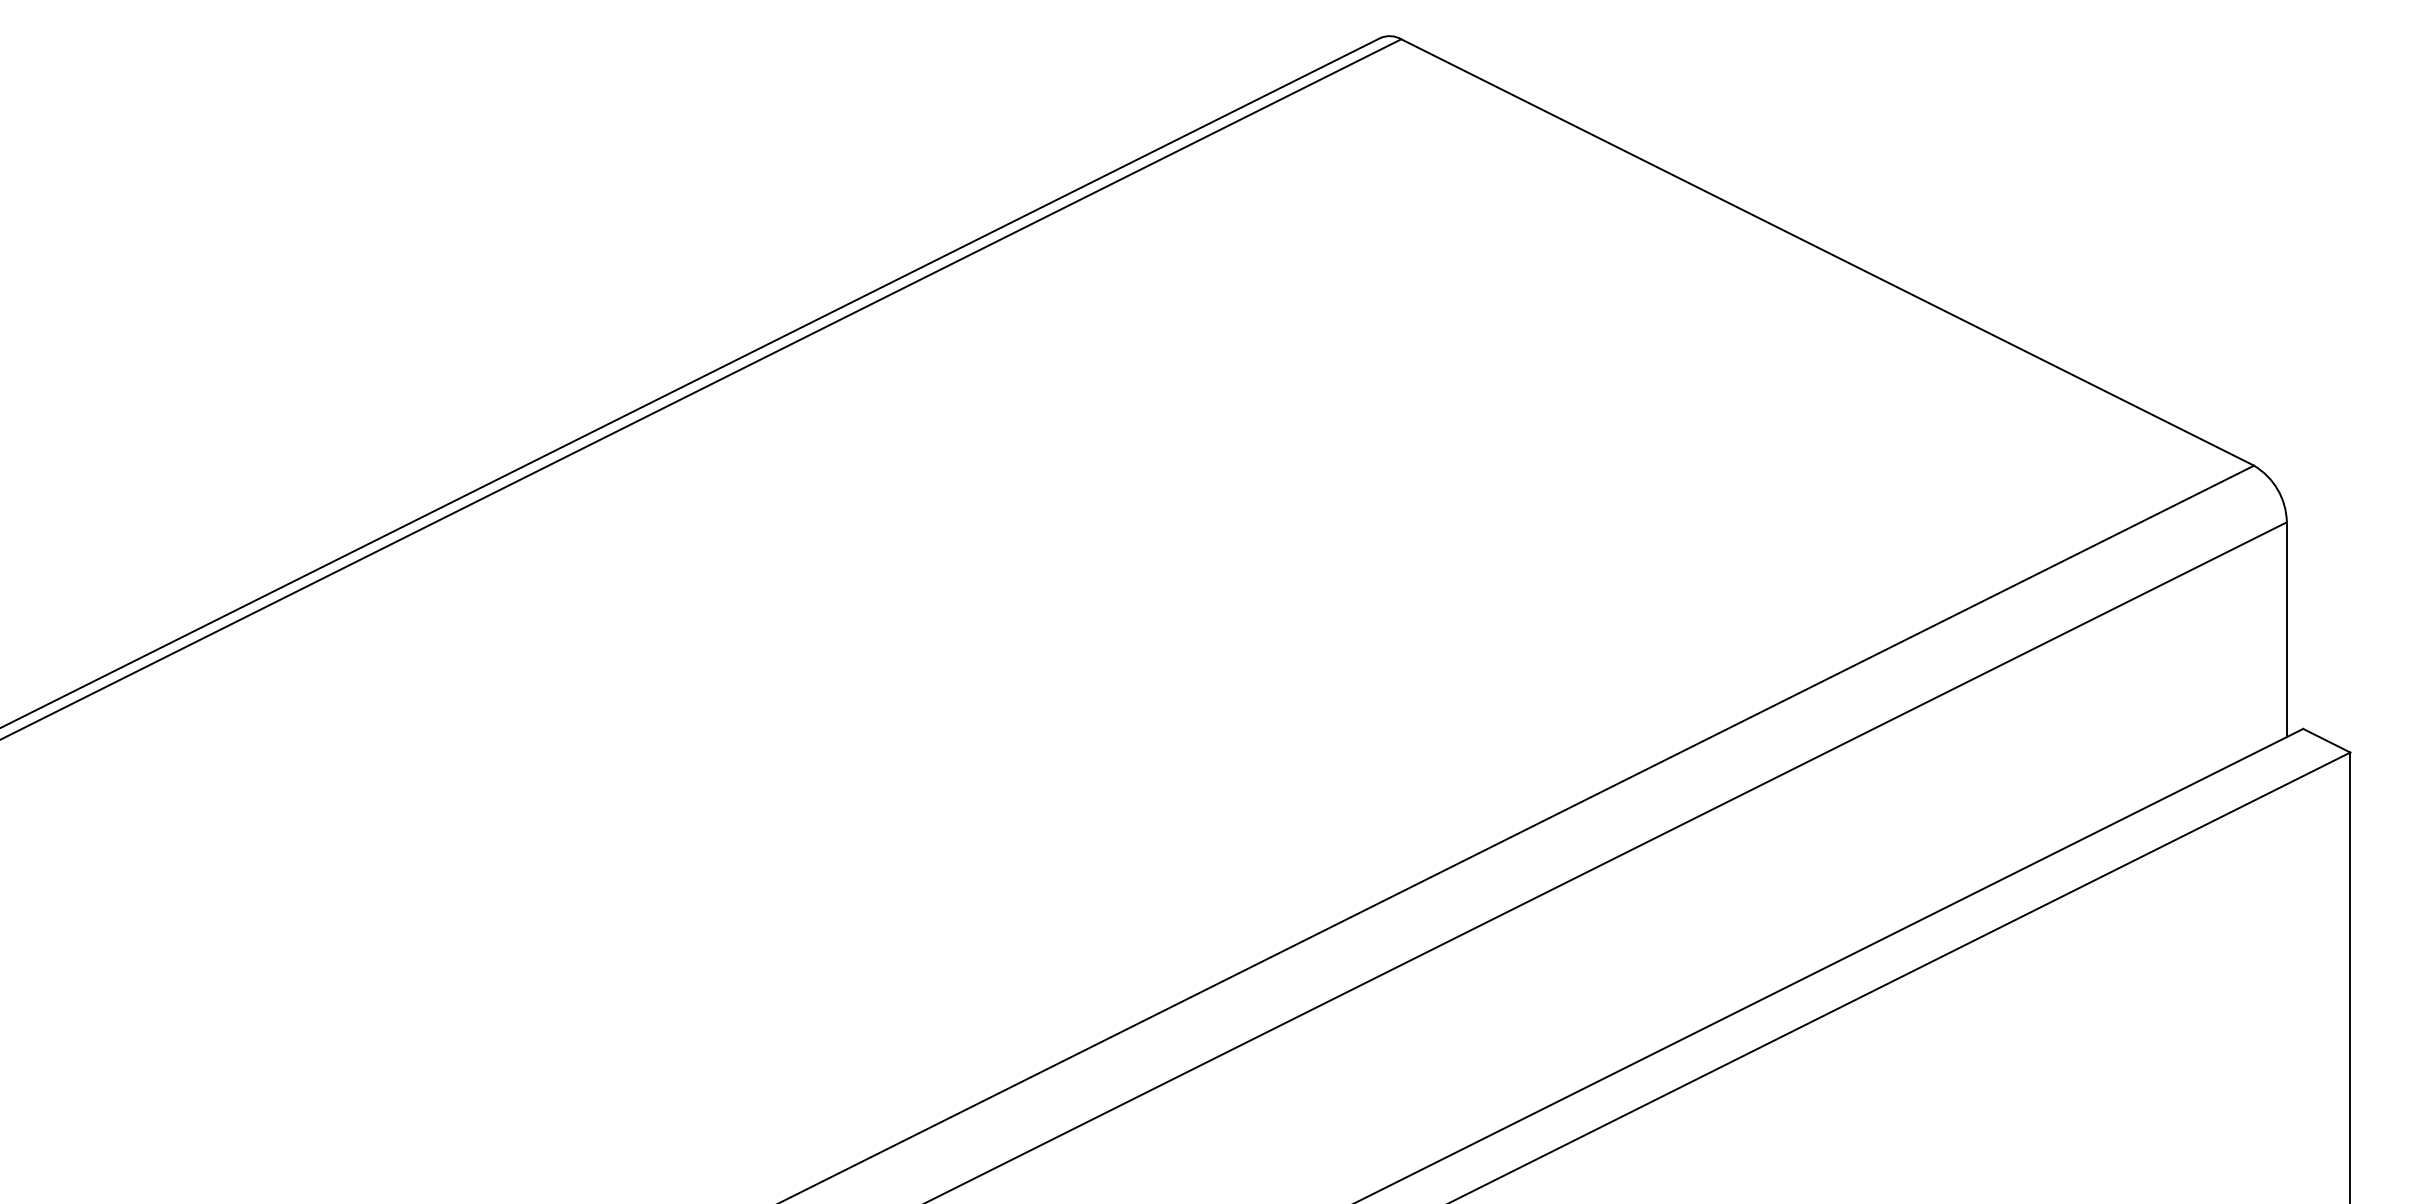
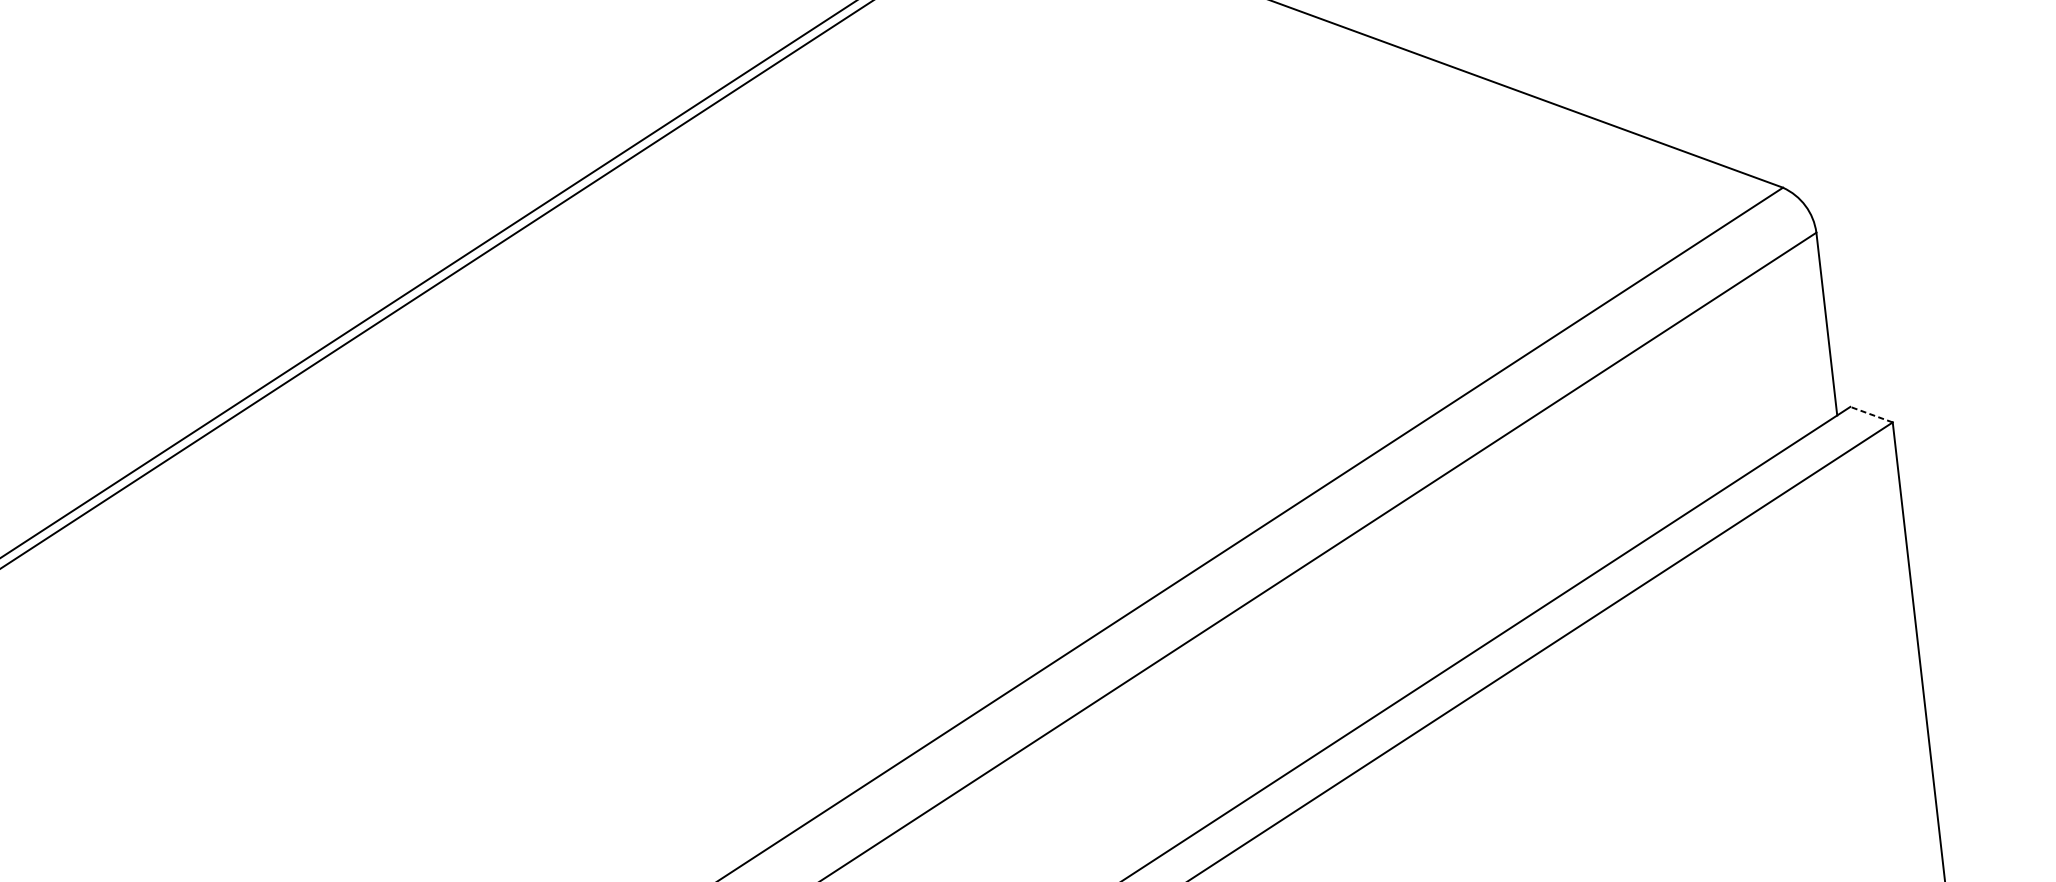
line: (2326, 740) -> (1871, 414), solid -> dashed

